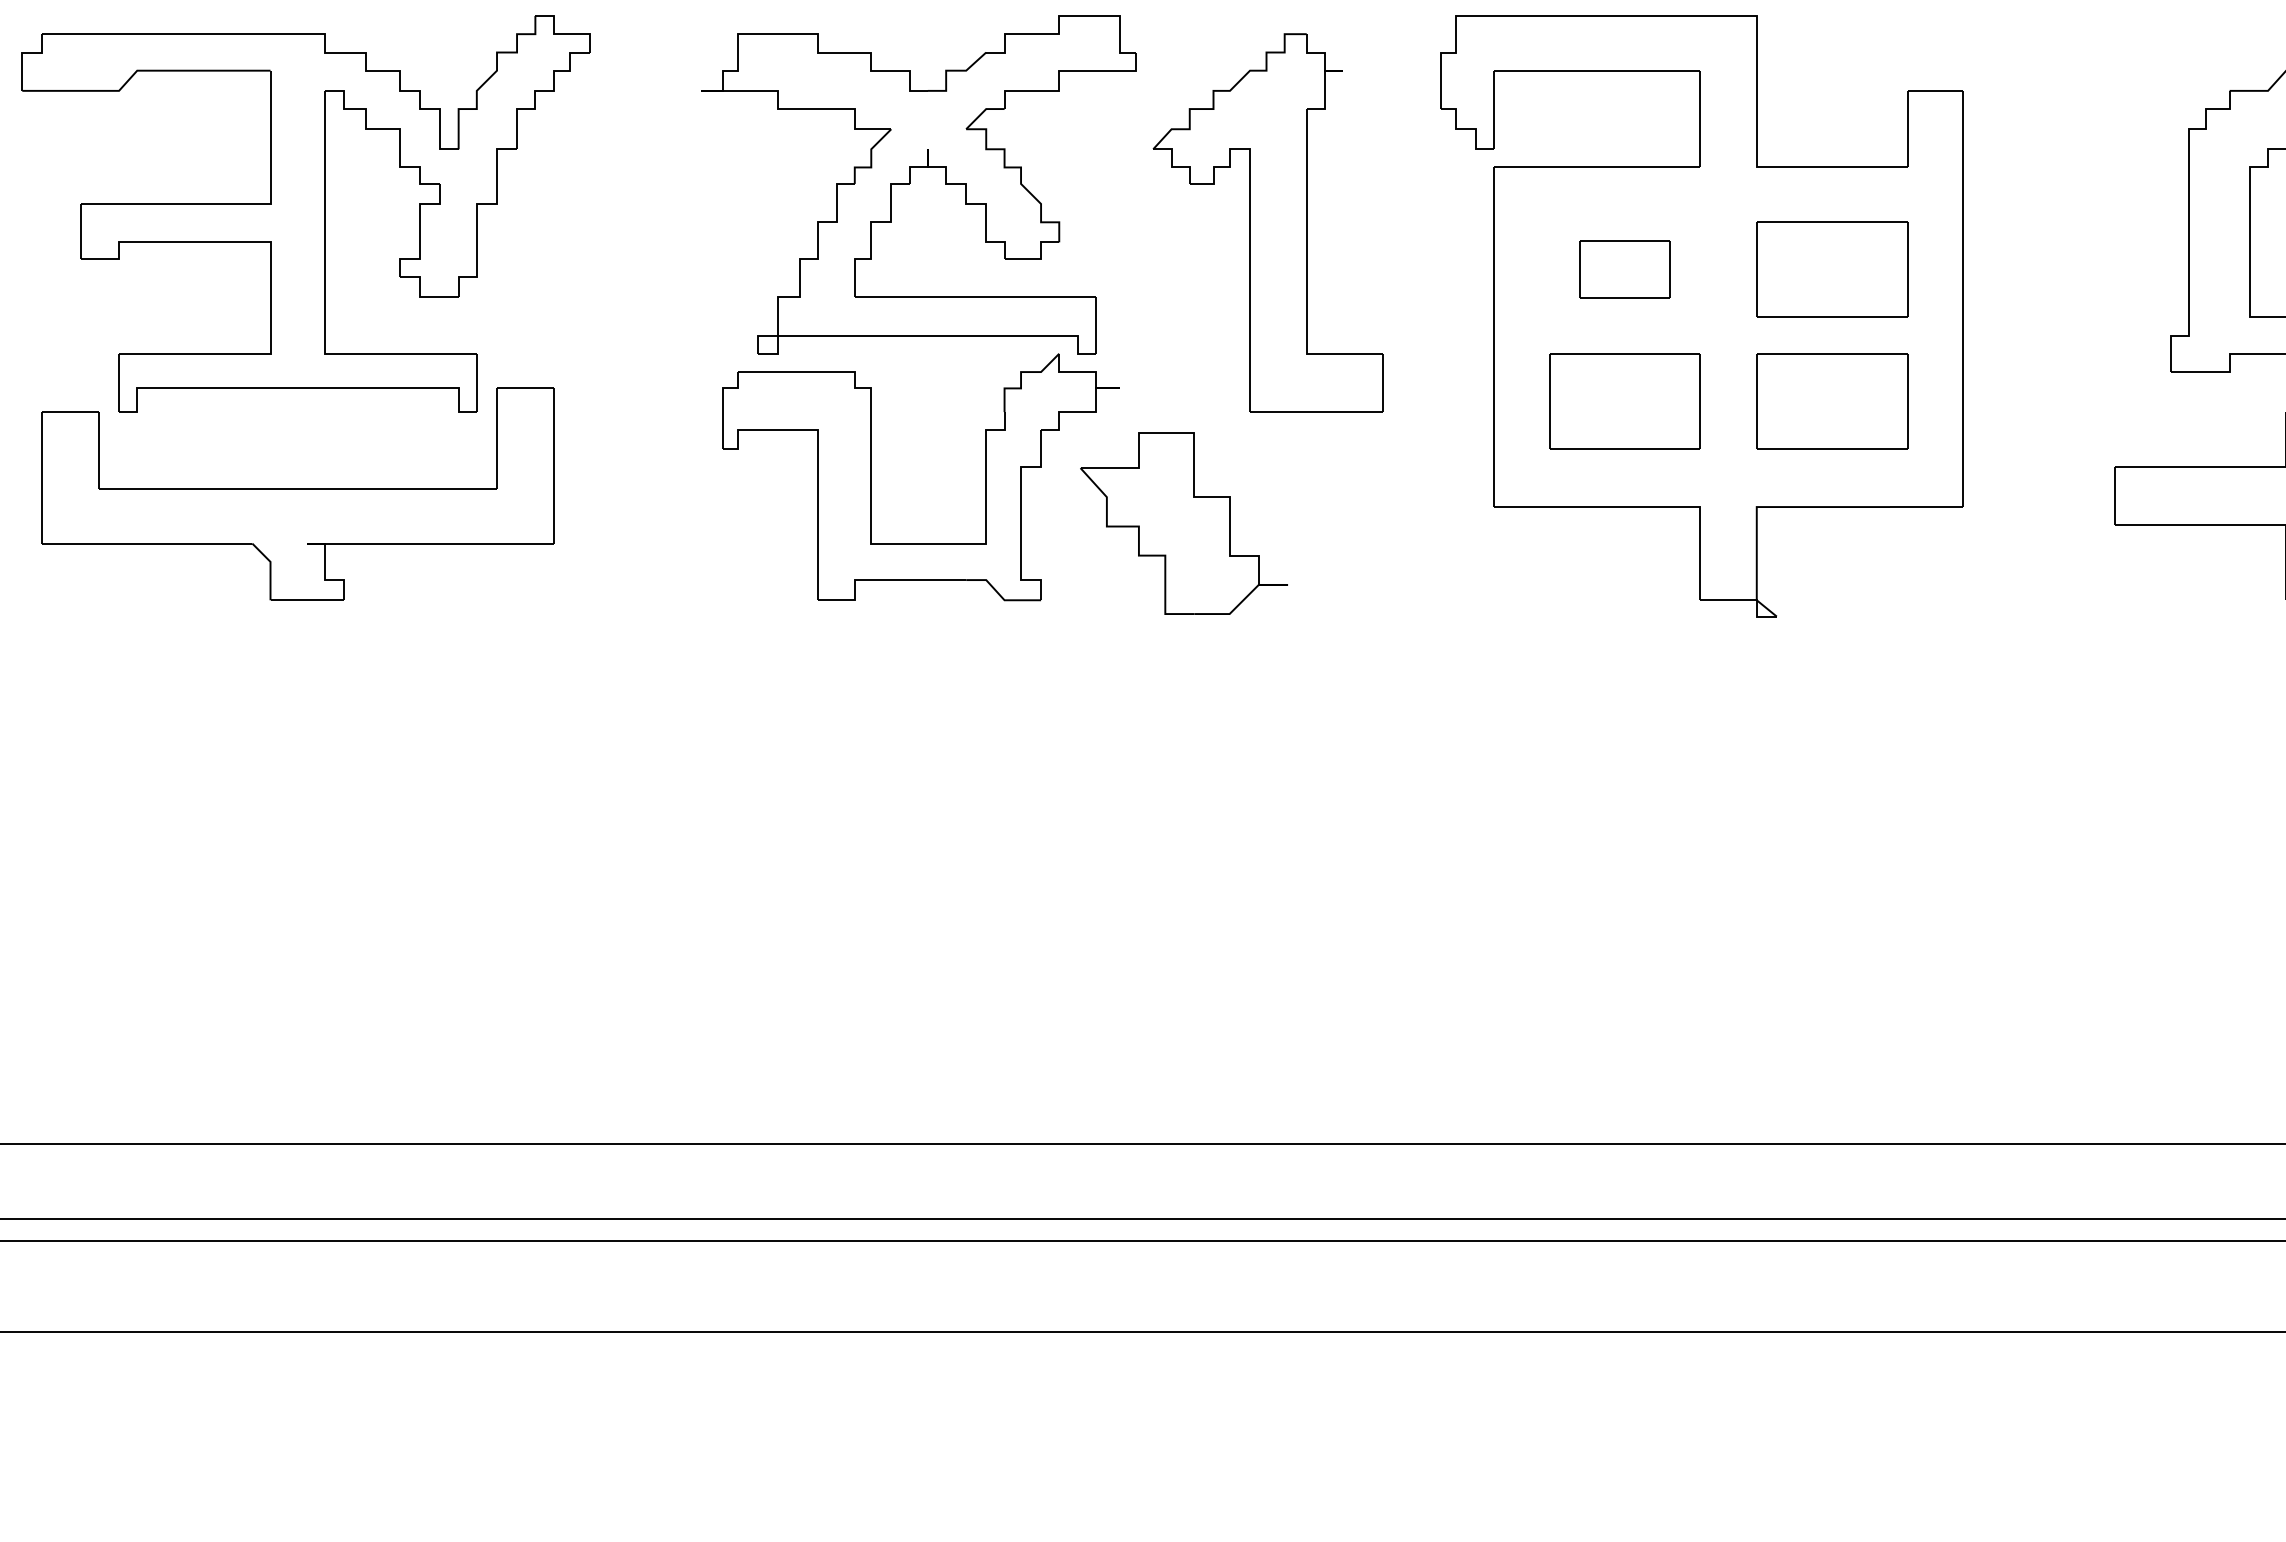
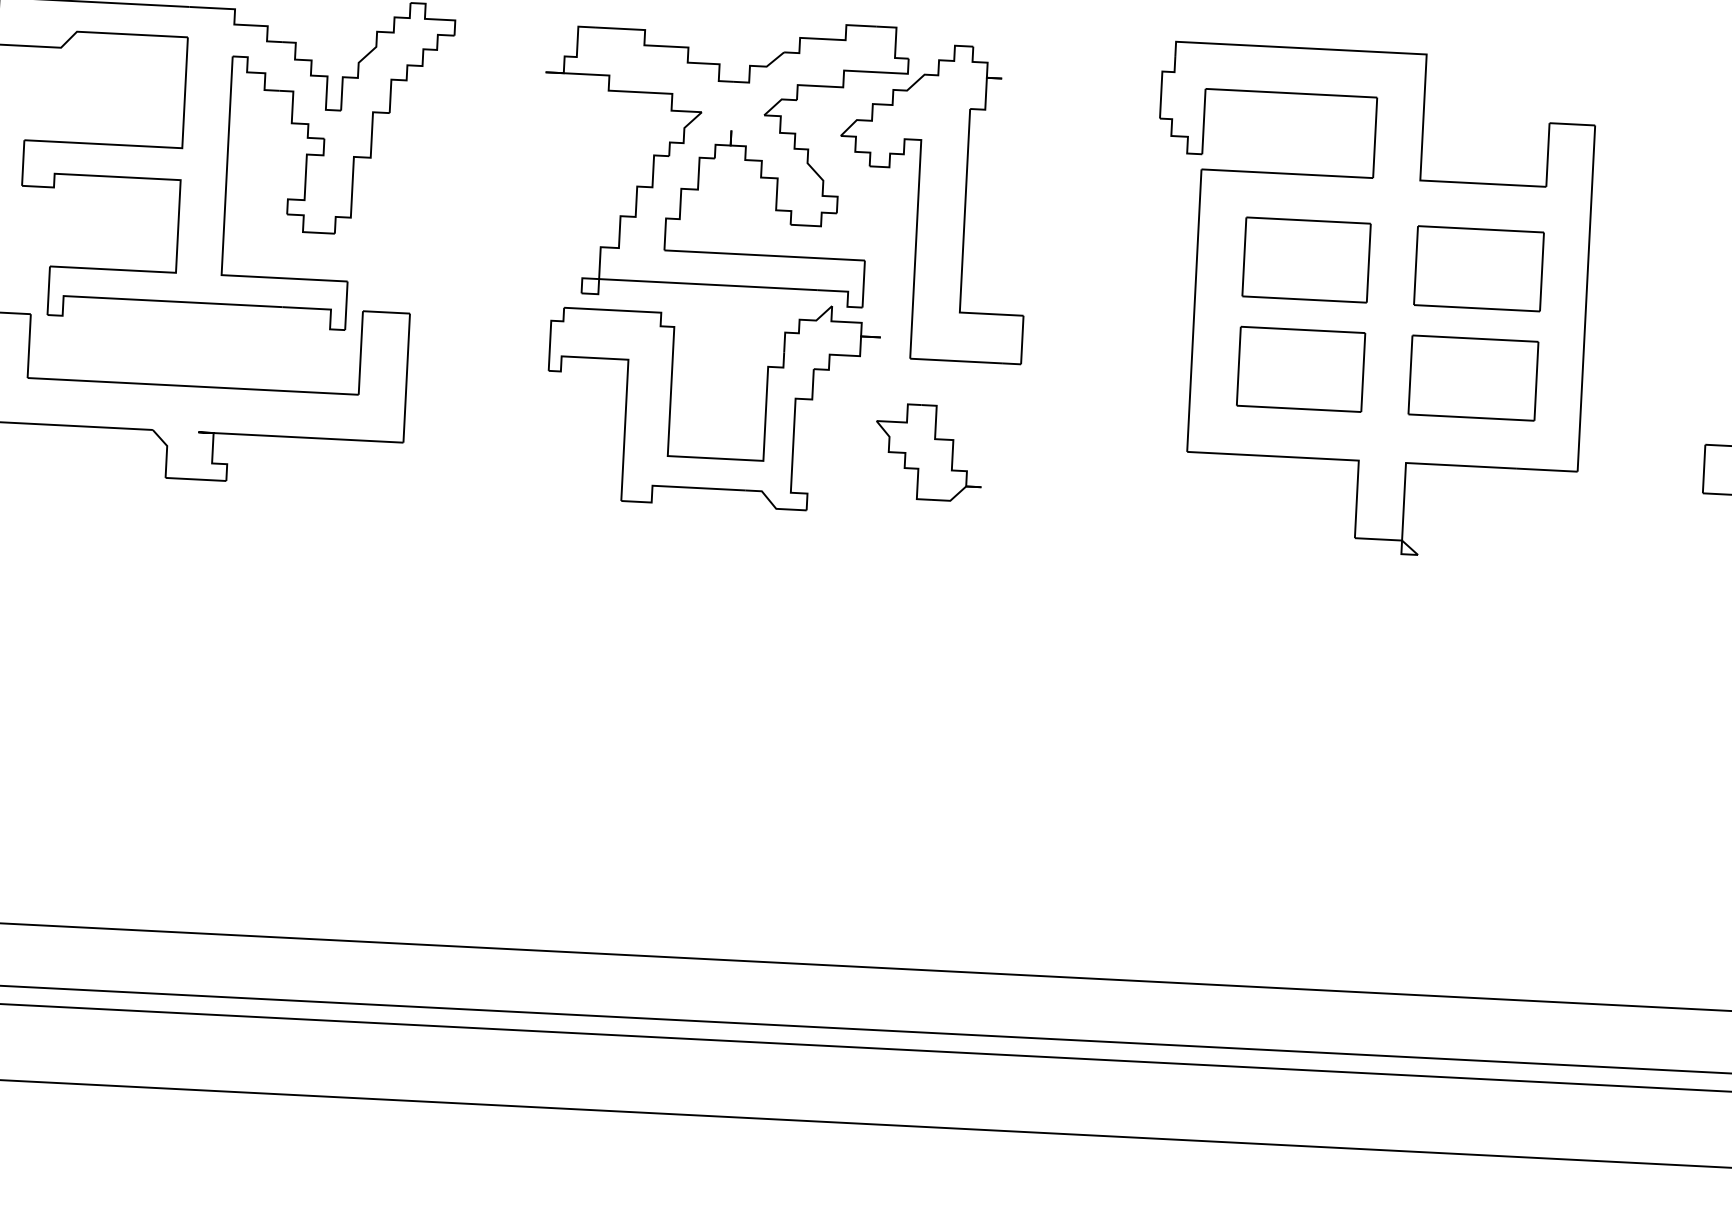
part: (1267, 222) -> (932, 201), moved
part: (1624, 269) -> (1305, 259), size x1.67
part: (1184, 523) -> (929, 452), size x0.62

